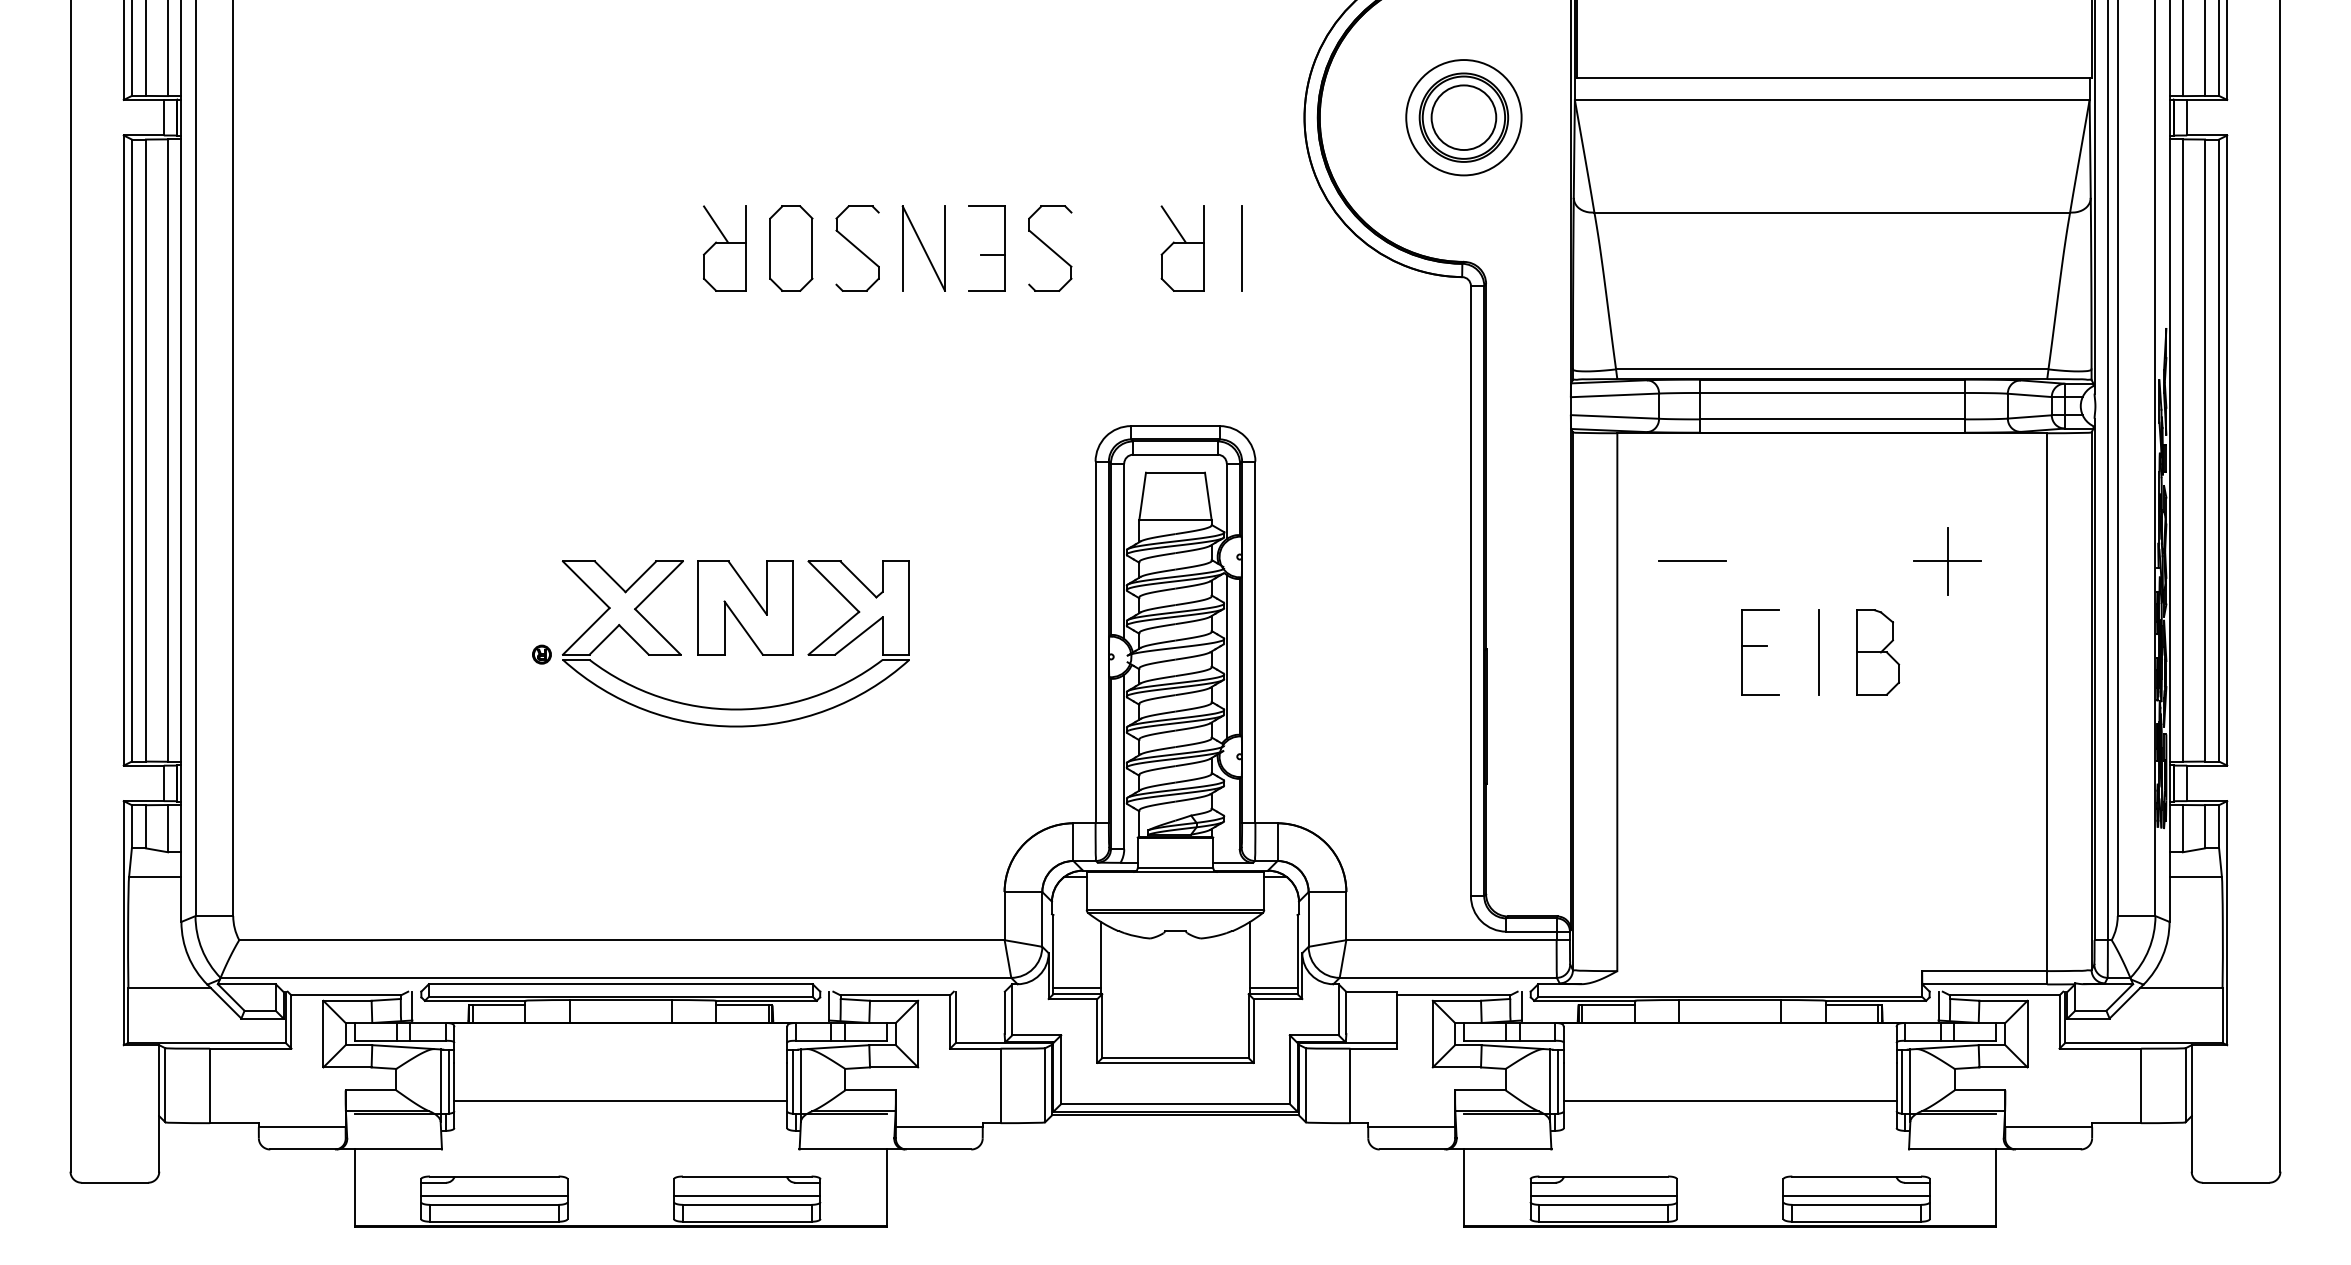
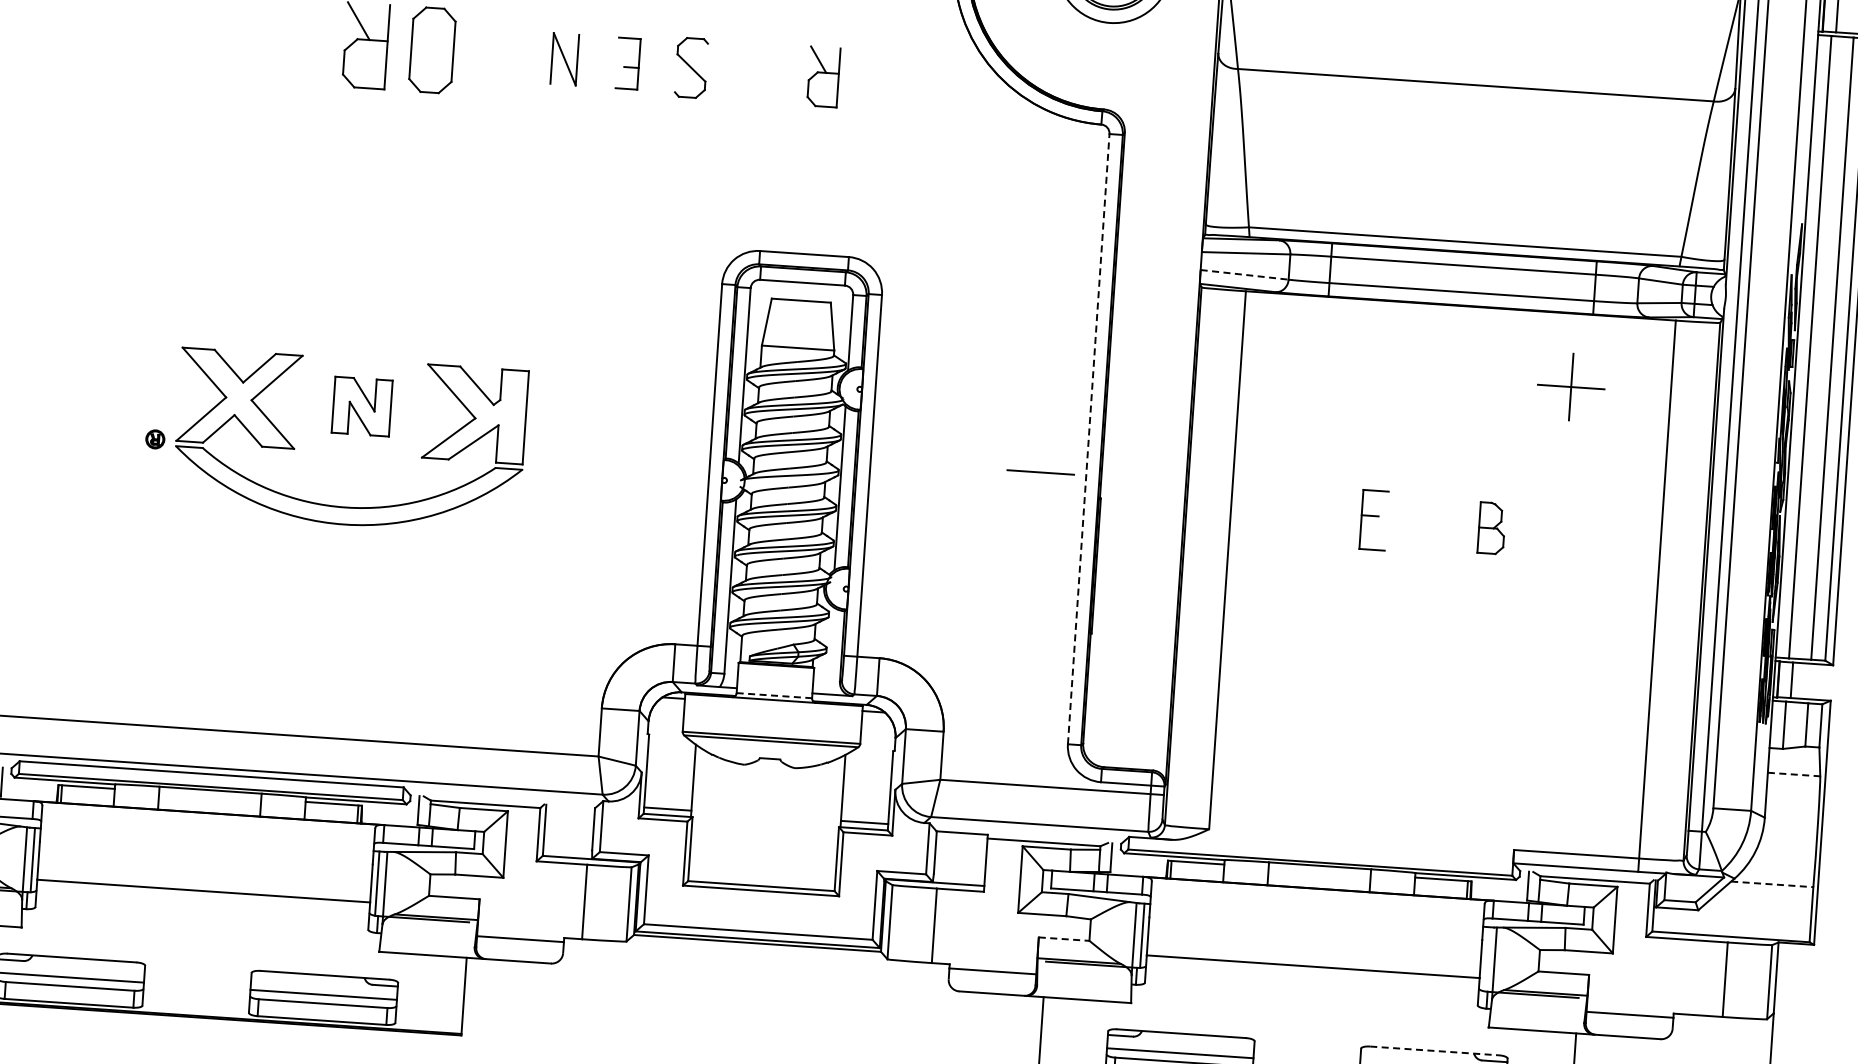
part: (857, 248) -> (498, 54), removed
part: (923, 248) -> (564, 59), size x0.6
part: (986, 248) -> (627, 63), size x0.6
part: (1050, 248) -> (691, 67), size x0.7
part: (1182, 248) -> (823, 76), size x0.7
line: (1242, 248) -> (883, 80), removed
line: (1615, 416) -> (1245, 274), solid -> dashed
line: (1692, 560) -> (1040, 471), moved
part: (1947, 561) -> (1571, 387), moved
line: (1470, 590) -> (1088, 438), solid -> dashed
part: (745, 607) -> (362, 406), size x0.6
part: (1760, 652) -> (1374, 520), size x0.7
line: (1818, 652) -> (1432, 524), removed
part: (1878, 652) -> (1492, 528), size x0.6
line: (1175, 867) -> (774, 695), solid -> dashed
line: (2196, 877) -> (1794, 775), solid -> dashed
line: (2181, 987) -> (1772, 884), solid -> dashed
line: (1902, 1081) -> (1486, 959), removed
line: (1480, 1090) -> (1064, 939), solid -> dashed
line: (1857, 1176) -> (1435, 1050), solid -> dashed

